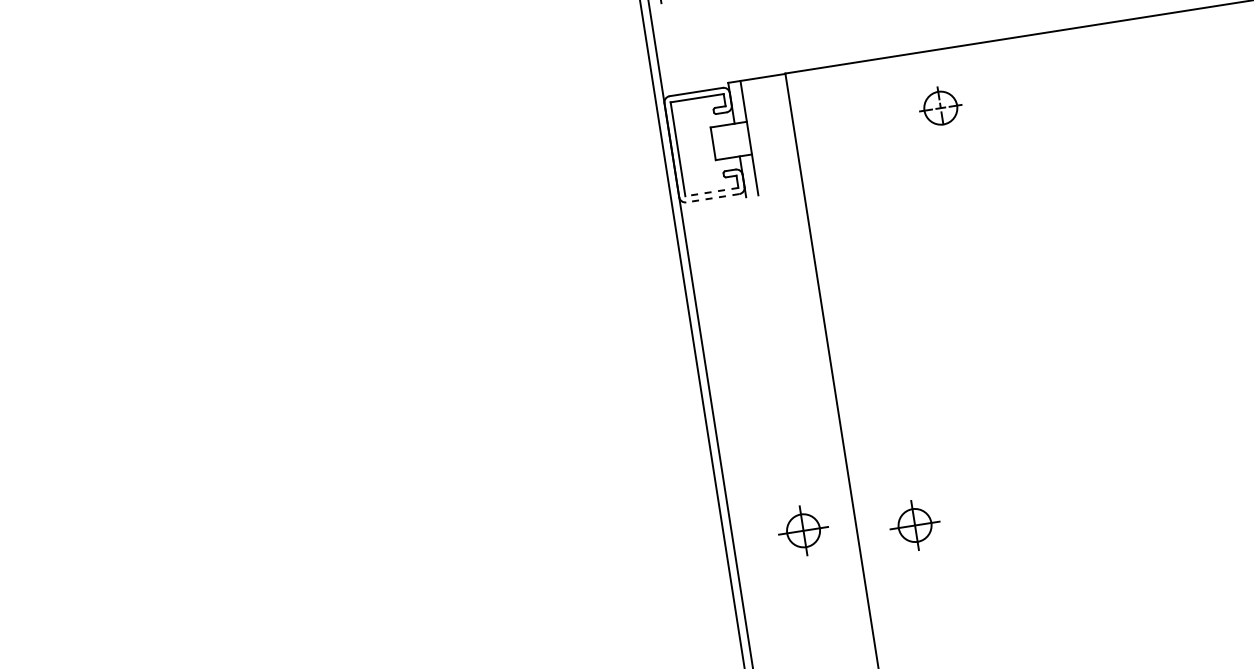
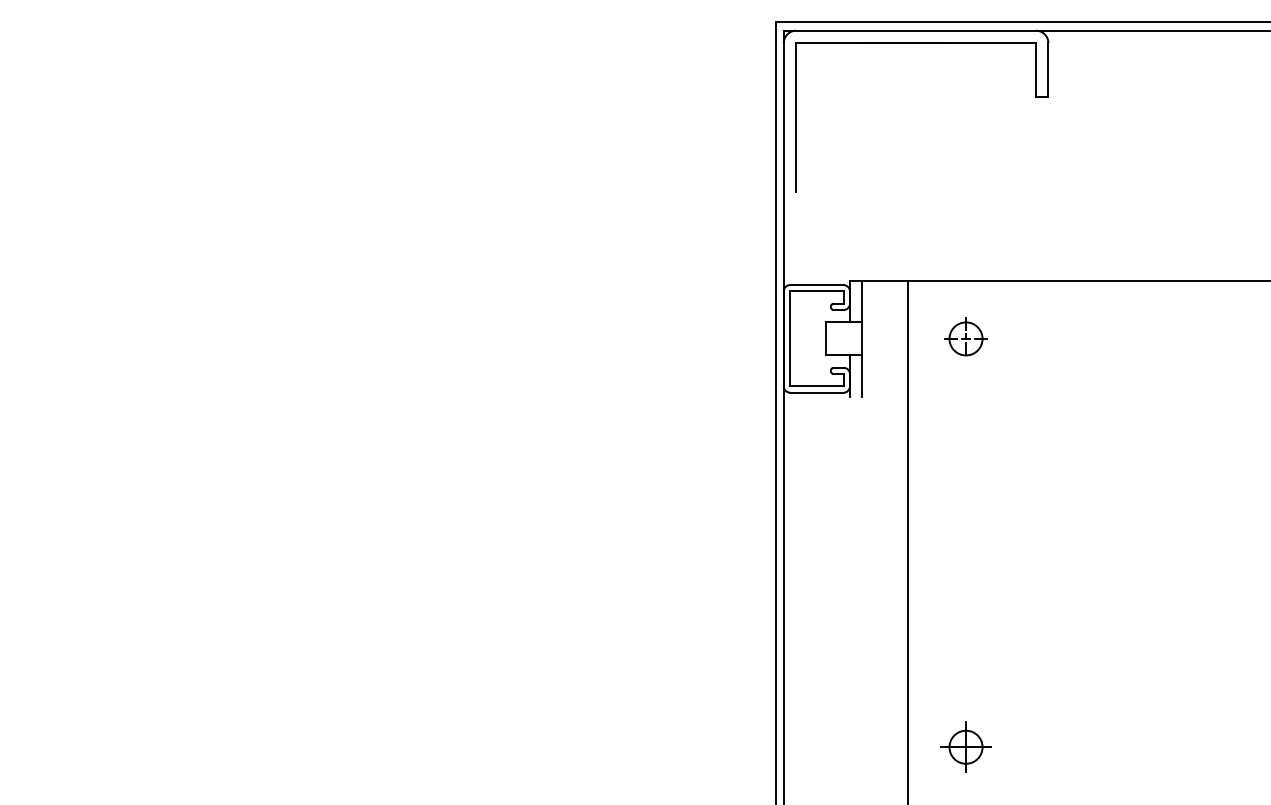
part: (939, 105) -> (965, 336), moved
line: (711, 192) -> (816, 386), dashed -> solid
line: (712, 198) -> (816, 392), dashed -> solid
part: (802, 530) -> (854, 734), removed

